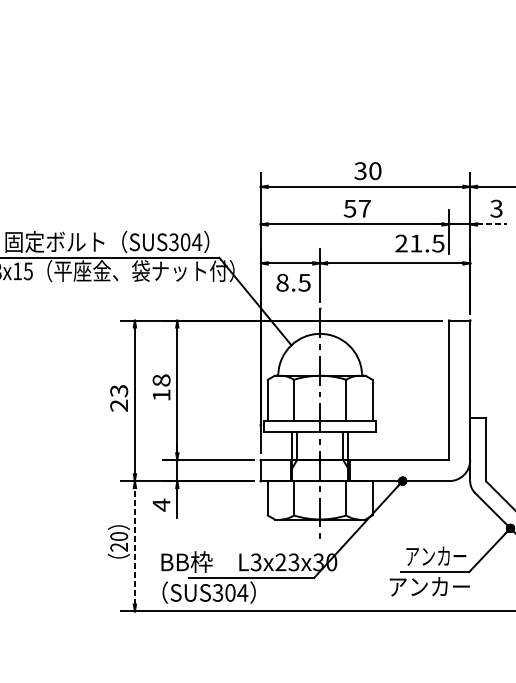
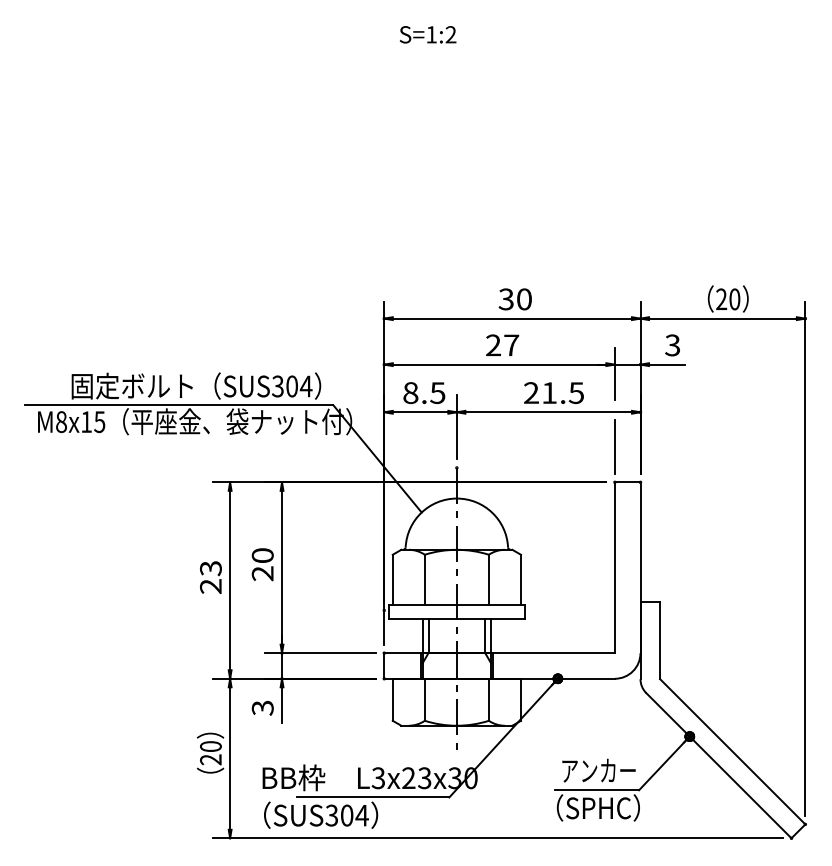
text: (349, 208) -> (492, 345), 57 -> 27
line: (492, 224) -> (667, 364), dashed -> solid
text: (419, 243) -> (553, 392), moved
text: (293, 282) -> (424, 392), moved
line: (448, 291) -> (614, 446), added
text: (161, 387) -> (262, 564), 18 -> 20
text: (161, 505) -> (262, 708), 4 -> 3
line: (135, 546) -> (230, 758), dashed -> solid
text: (429, 586) -> (590, 807), アンカー -> （SPHC）

